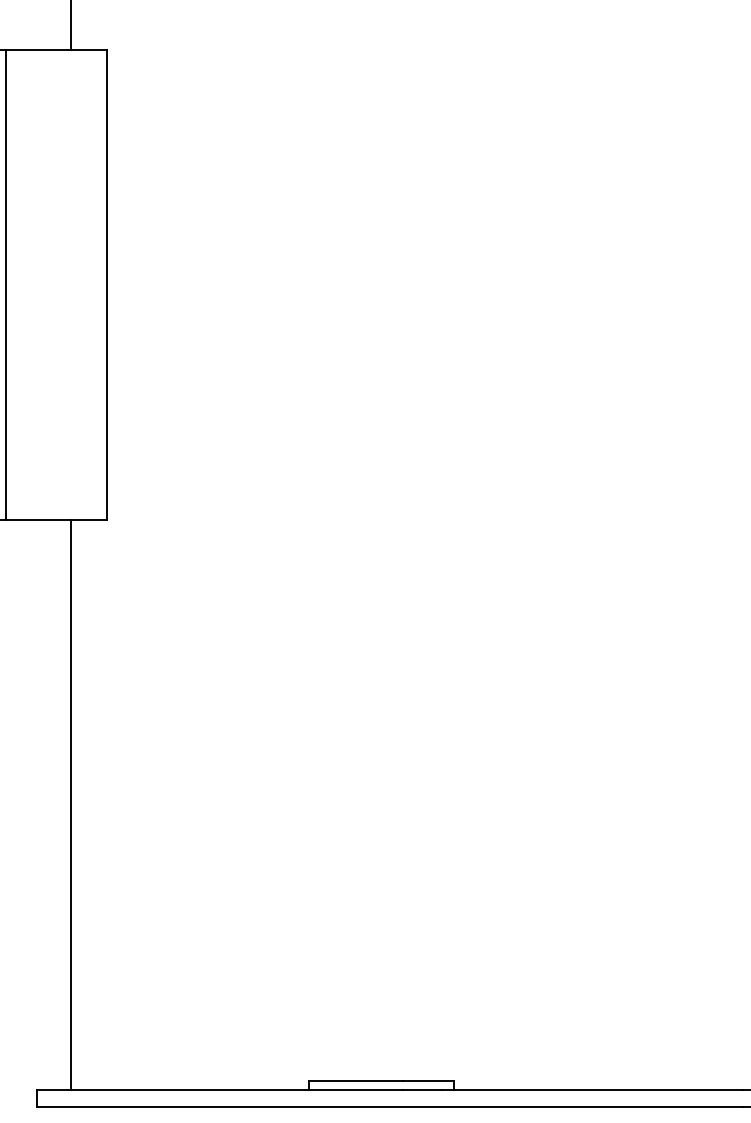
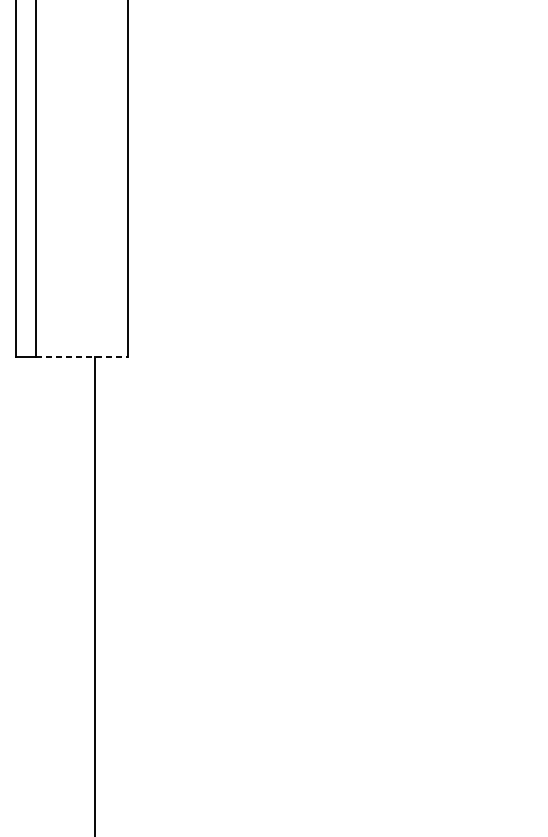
line: (57, 520) -> (82, 356), solid -> dashed

